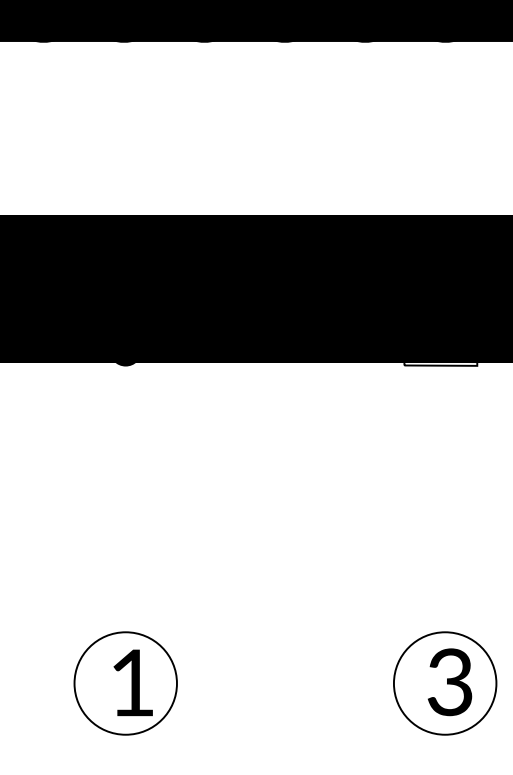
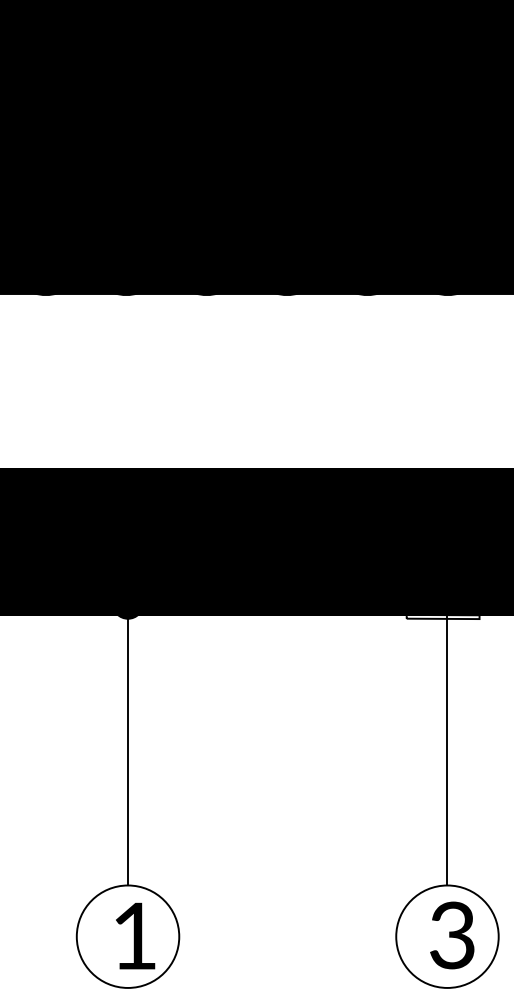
line: (445, 478) -> (447, 731), added
line: (126, 486) -> (128, 739), added

